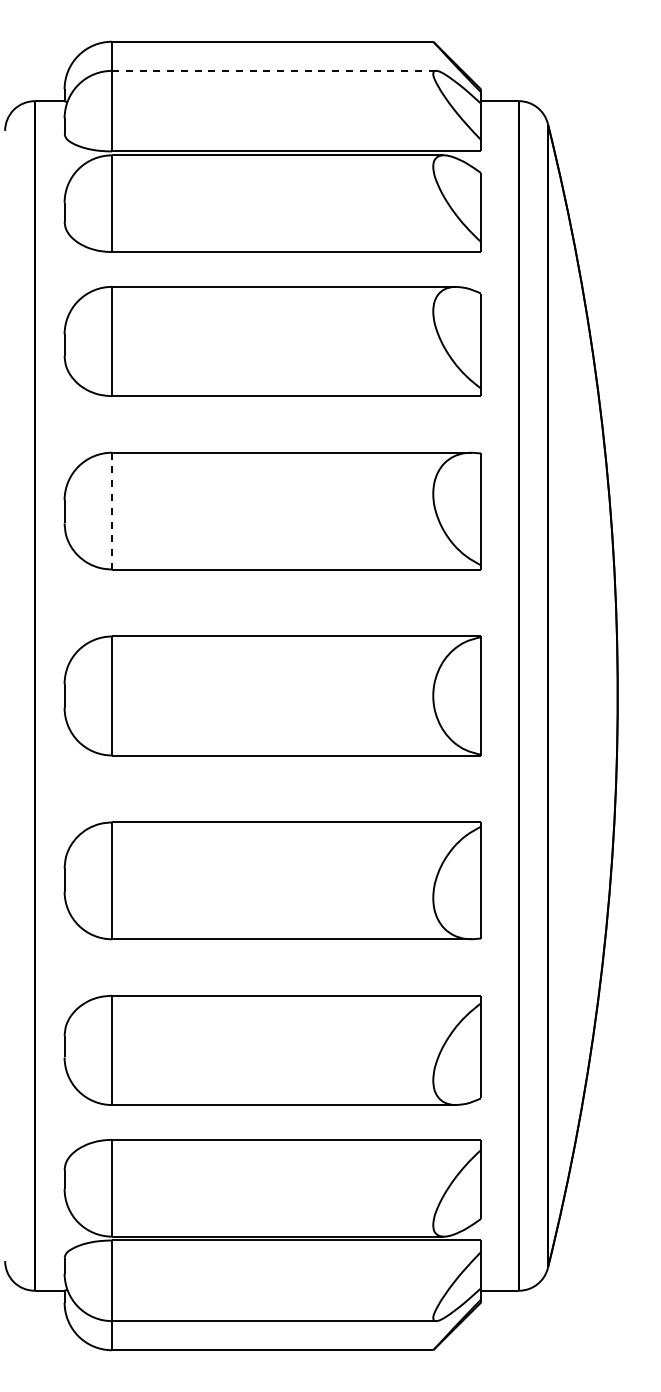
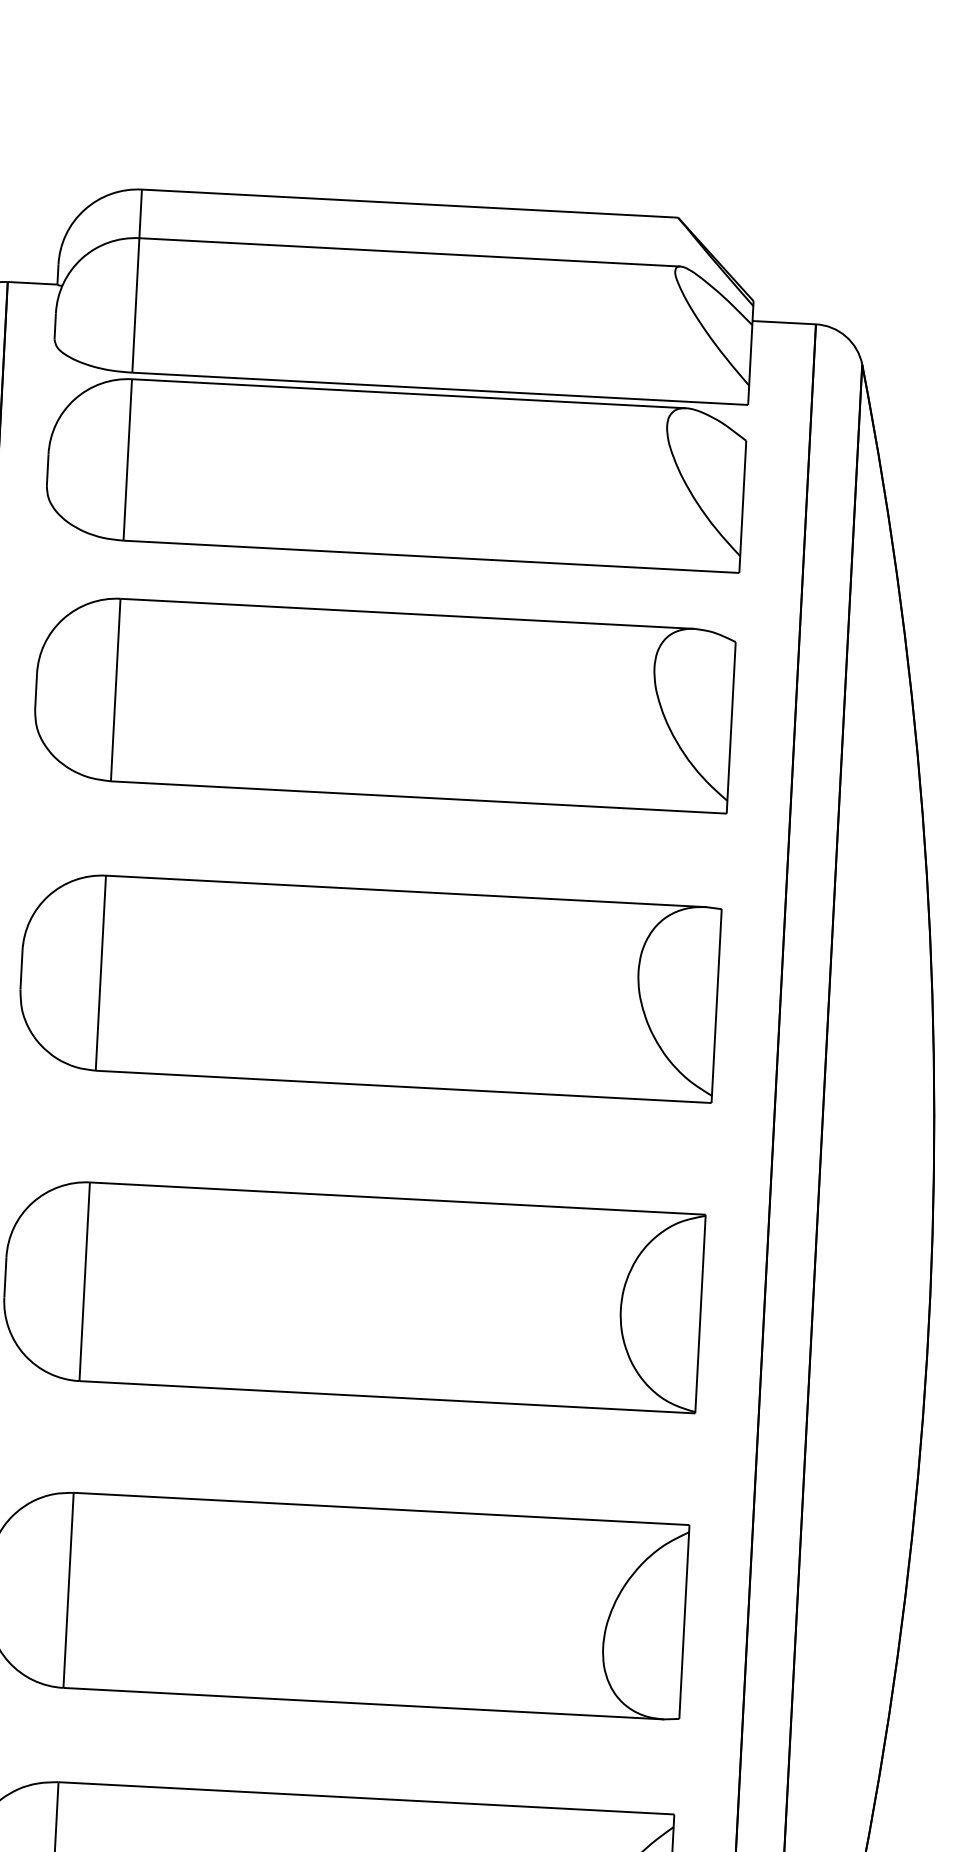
line: (274, 70) -> (410, 251), dashed -> solid
line: (112, 511) -> (101, 973), dashed -> solid

